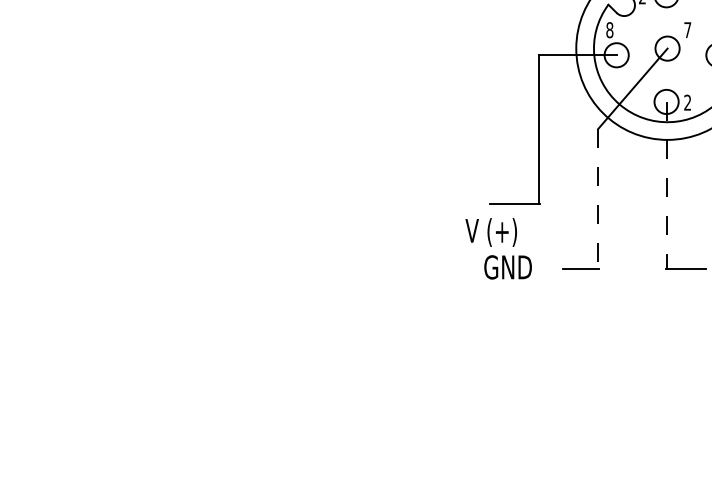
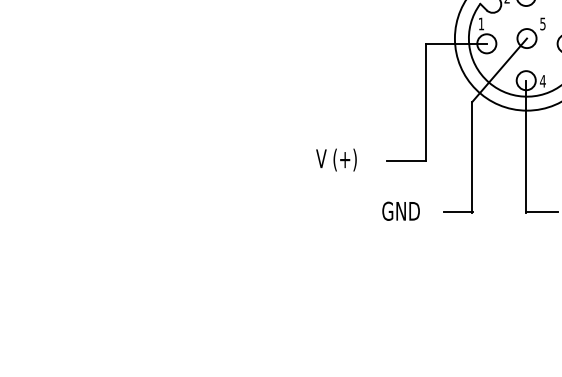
text: (609, 30) -> (481, 24), 8 -> 1
text: (687, 30) -> (542, 24), 7 -> 5
text: (687, 102) -> (542, 81), 2 -> 4
line: (666, 185) -> (526, 146), dashed -> solid
line: (598, 199) -> (472, 157), dashed -> solid
text: (490, 232) -> (335, 160), moved

